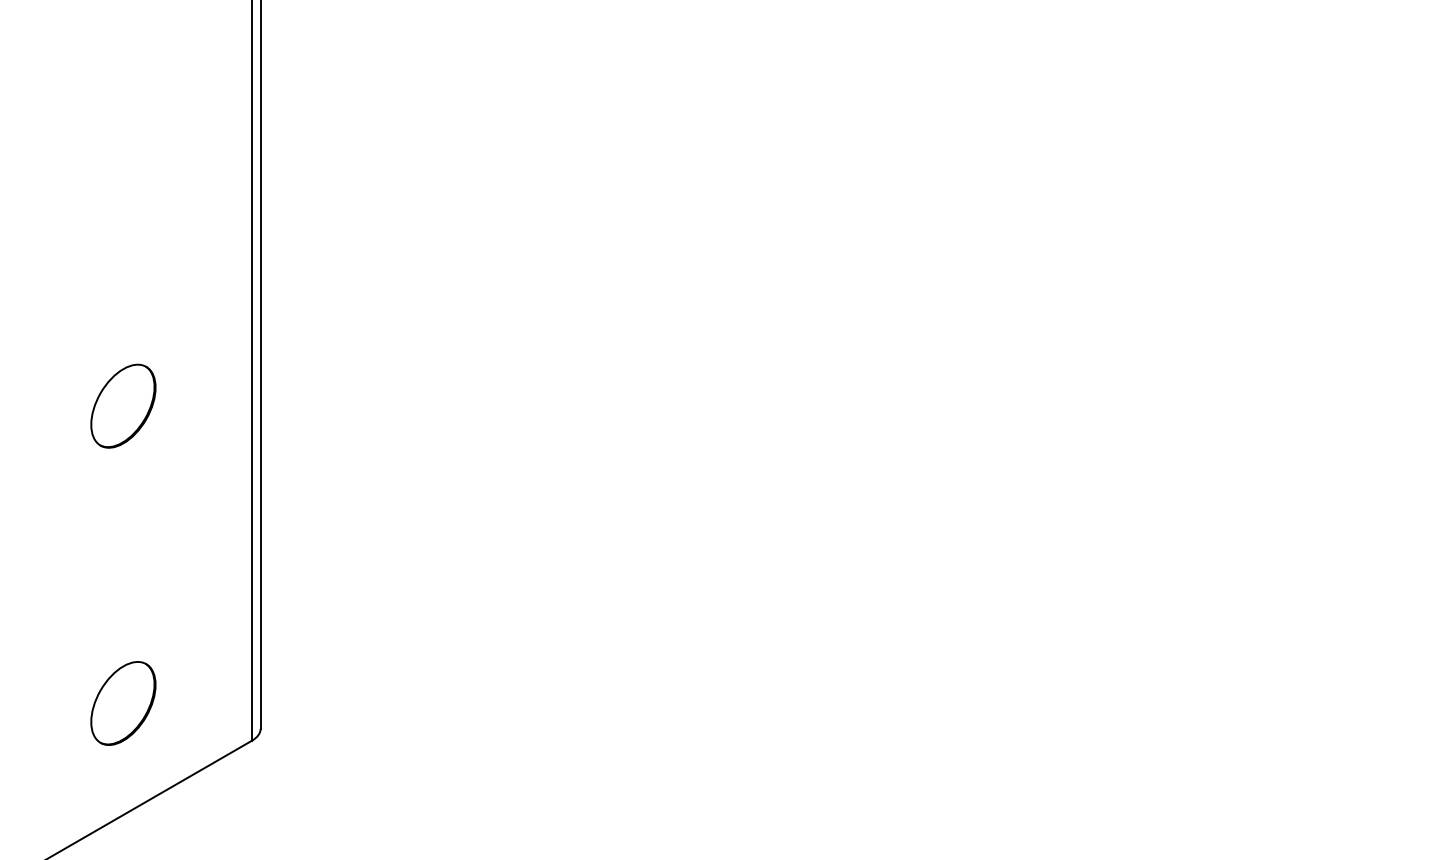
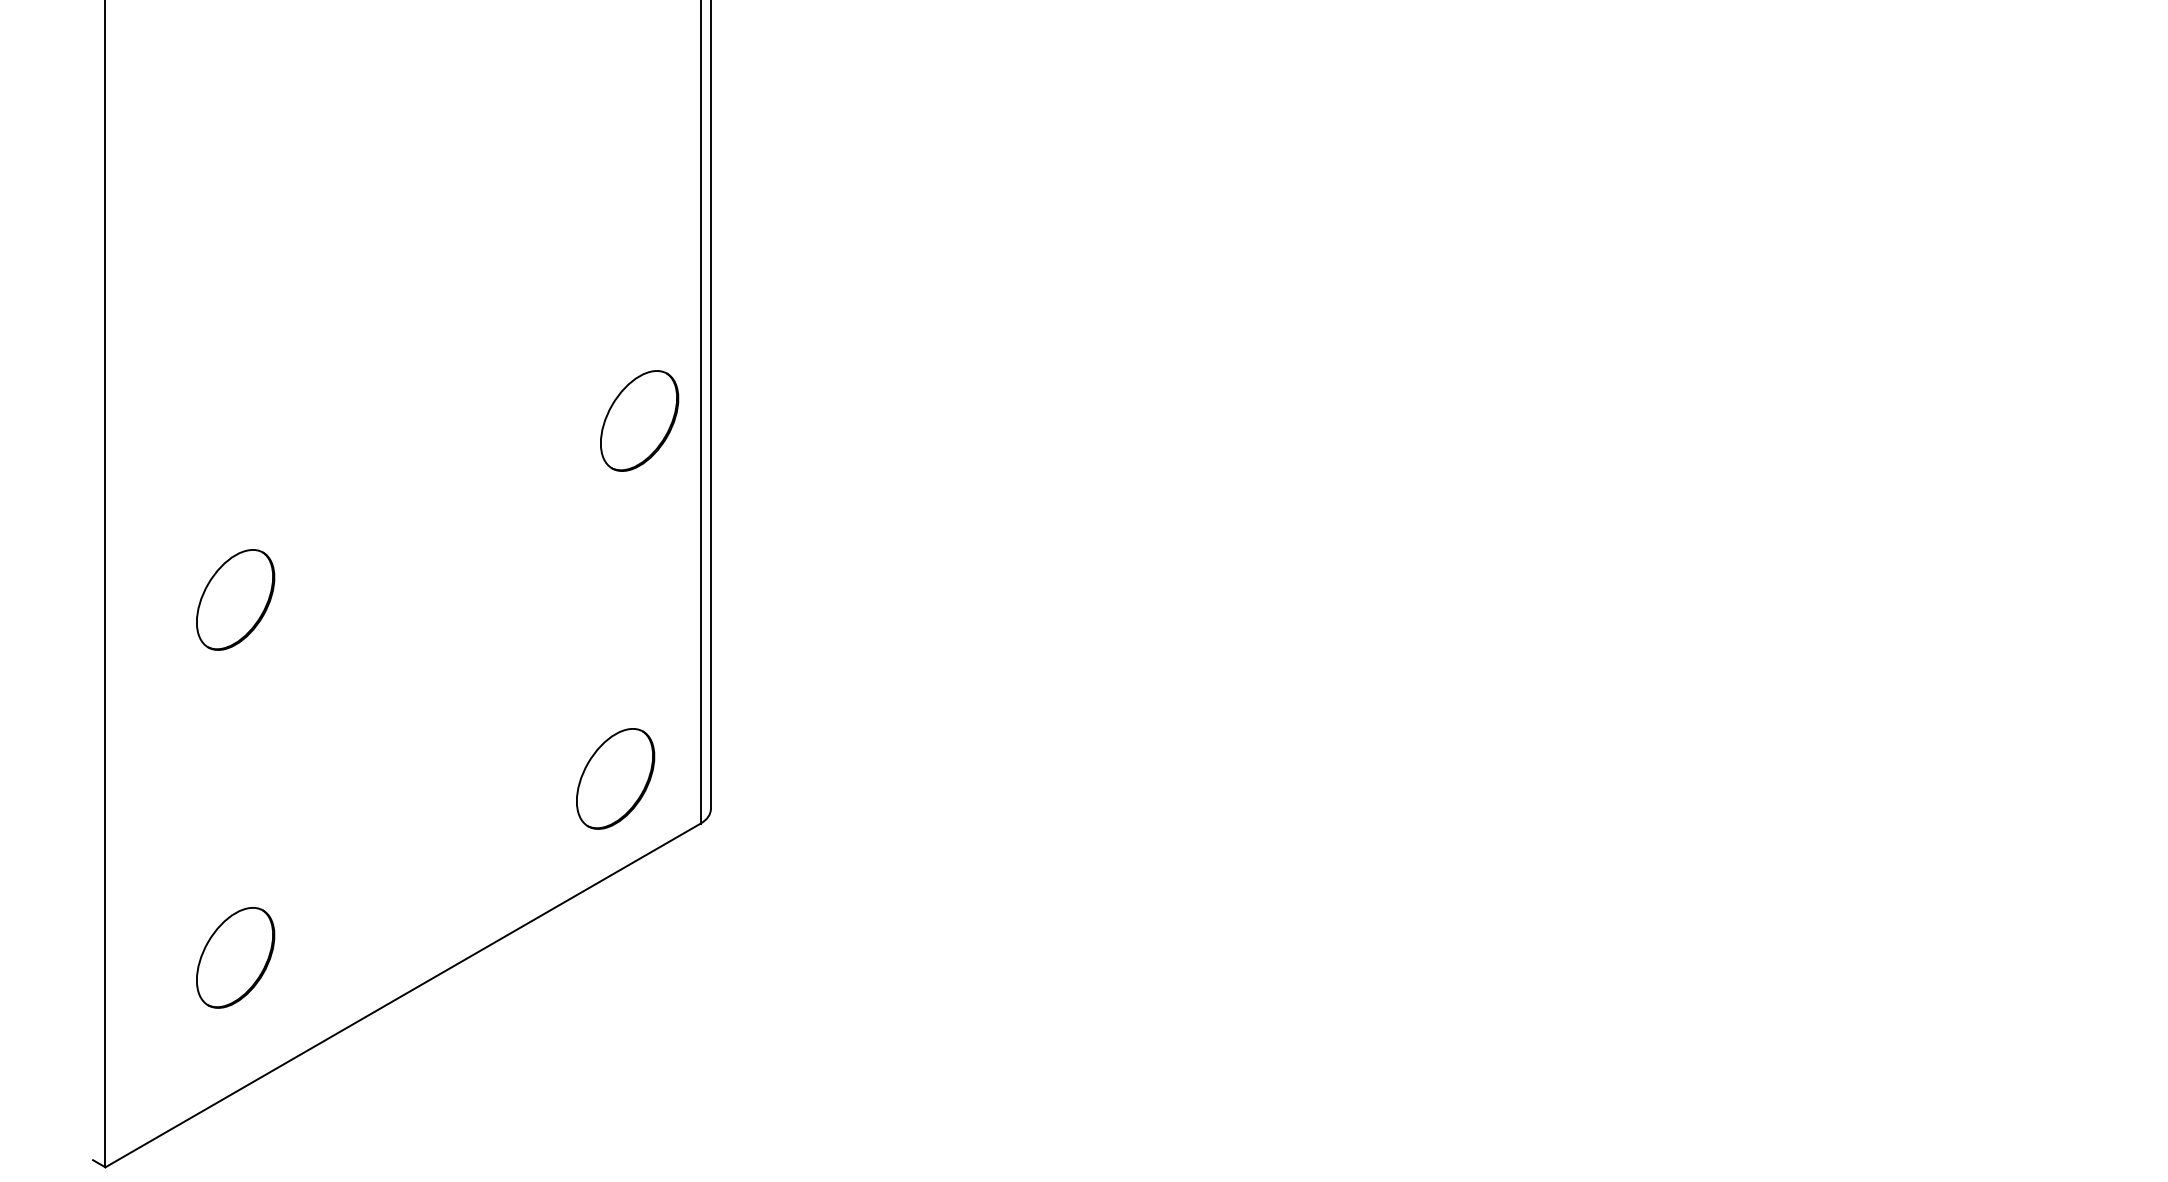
part: (123, 405) -> (639, 420), moved
part: (123, 703) -> (615, 778), moved

